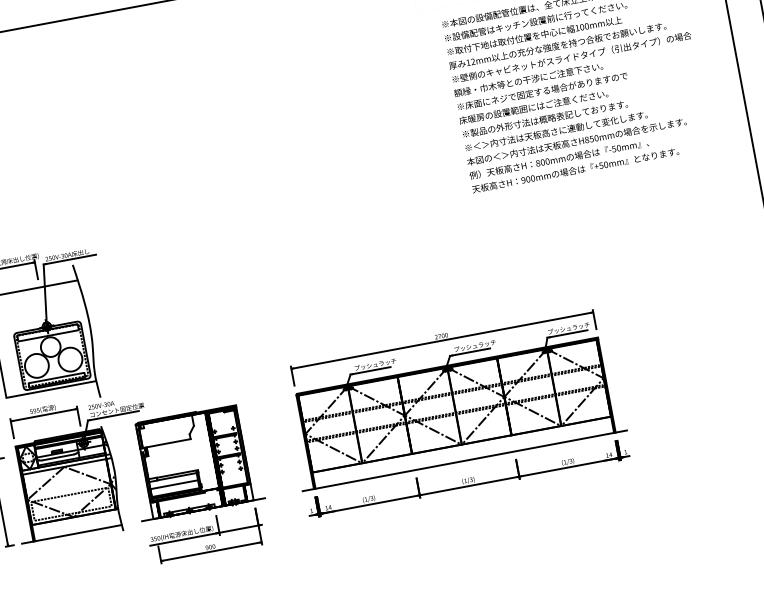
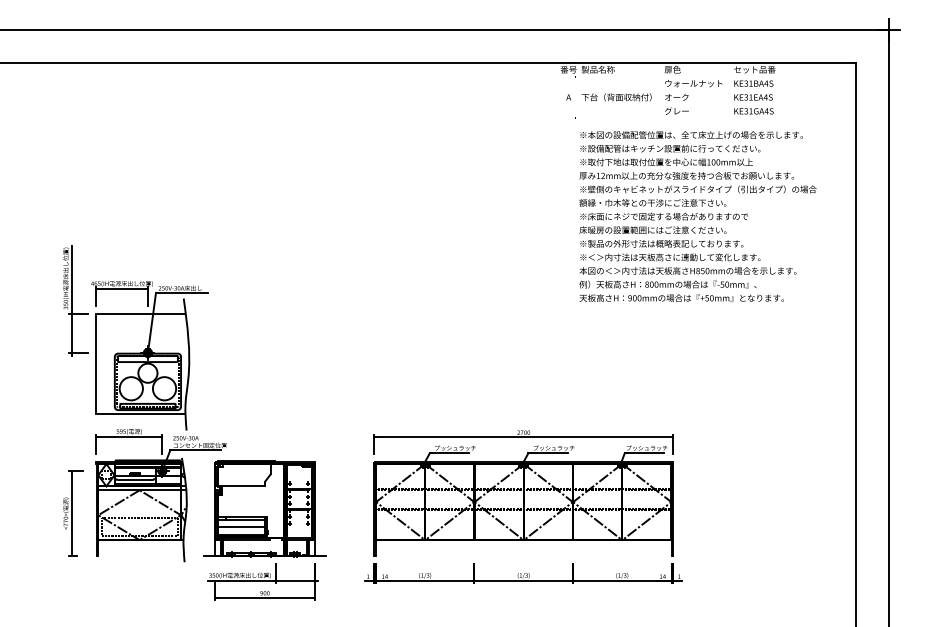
line: (464, 461) -> (523, 556), removed
line: (71, 534) -> (134, 556), removed

